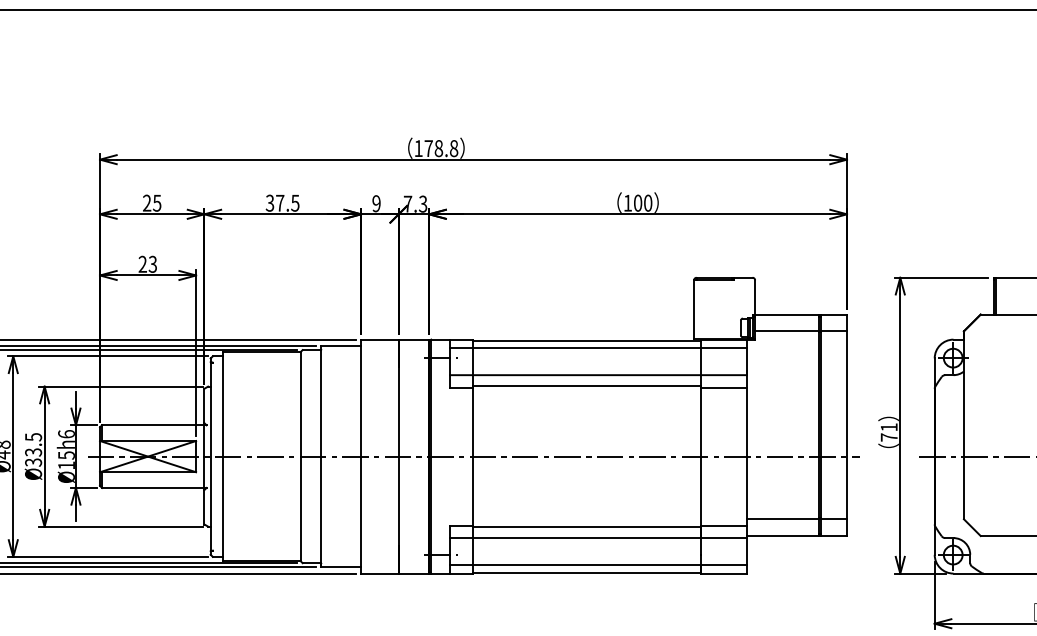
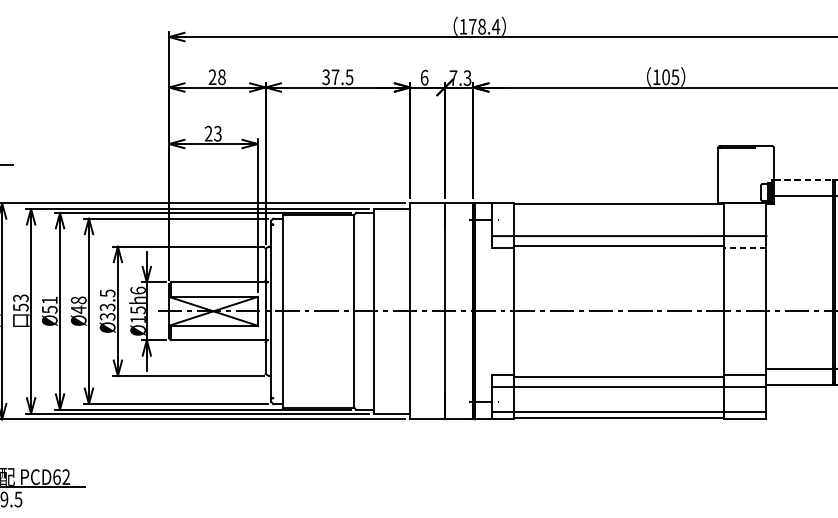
text: (453, 148) -> (495, 26), 178.8 -> 178.4
text: (157, 202) -> (222, 76), 25 -> 28
text: (647, 202) -> (674, 76), 100 -> 105
text: (376, 203) -> (424, 77), 9 -> 6
line: (786, 314) -> (803, 180), solid -> dashed
line: (598, 348) -> (629, 211), removed
line: (723, 387) -> (744, 247), solid -> dashed

